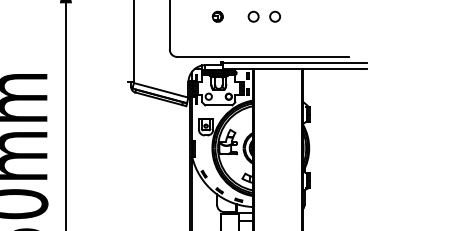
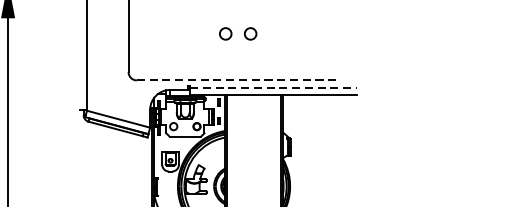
part: (217, 16) -> (183, 33), removed
line: (262, 56) -> (235, 79), solid -> dashed
line: (295, 63) -> (274, 88), solid -> dashed

